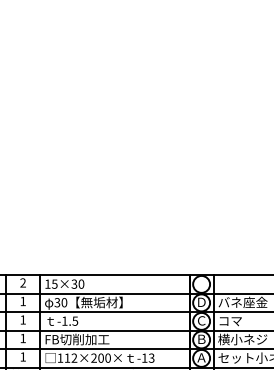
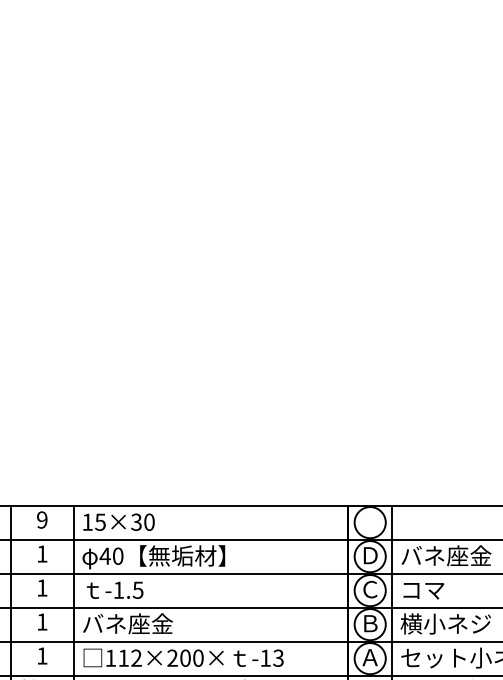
text: (22, 282) -> (41, 519), 2 -> 9
text: (57, 302) -> (105, 555), 30 -> 40
text: (77, 339) -> (142, 623), FB切削加工 -> バネ座金

